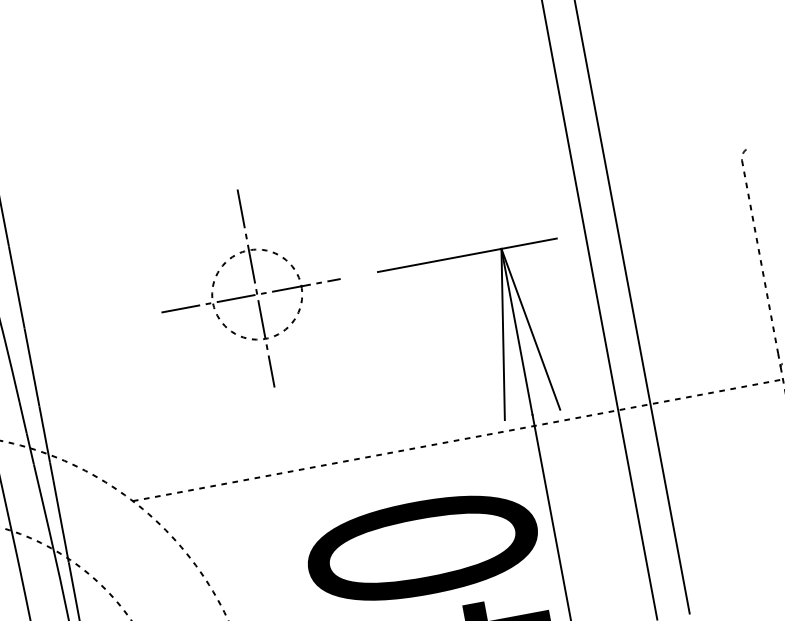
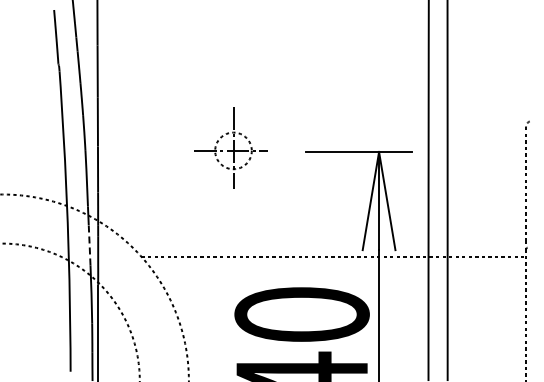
part: (249, 290) -> (230, 148), size x0.7
line: (41, 498) -> (89, 245), solid -> dashed

